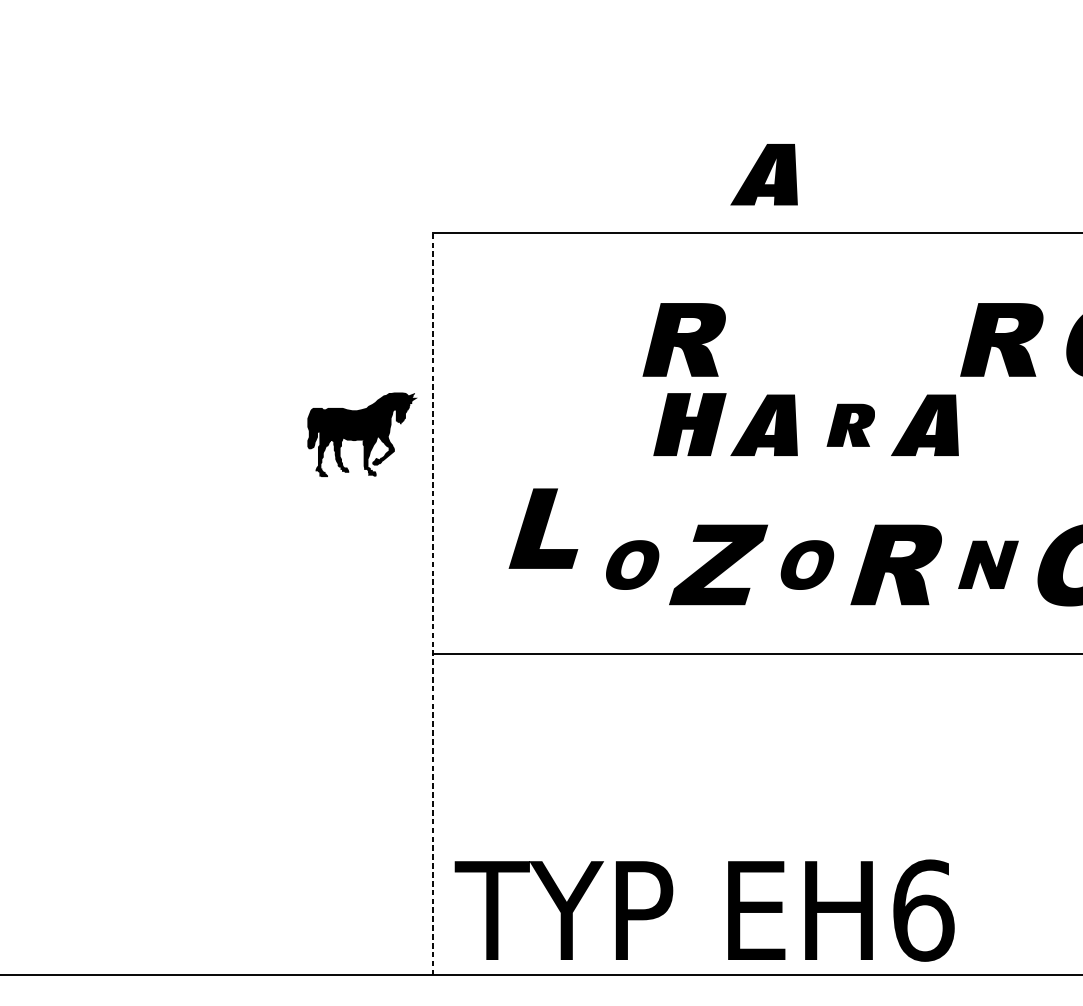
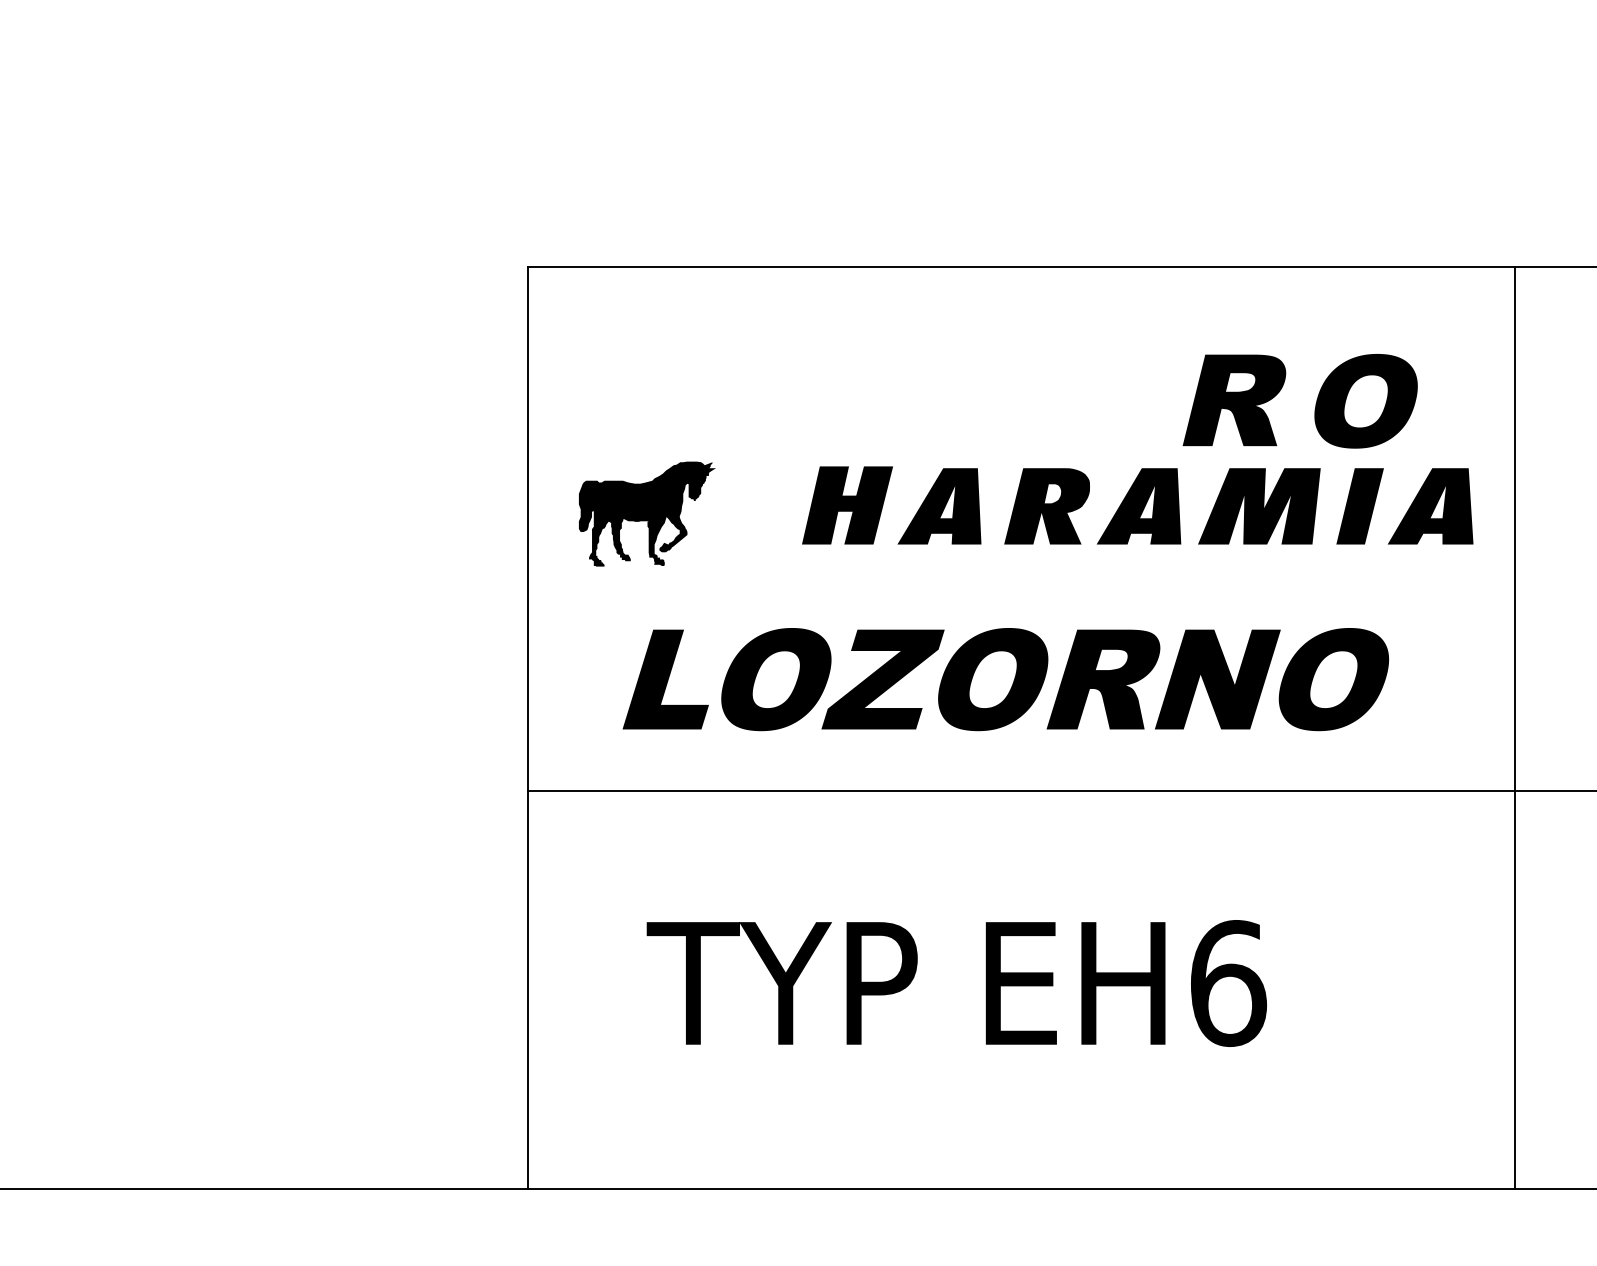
part: (764, 174) -> (939, 195), removed
part: (684, 340) -> (840, 400), removed
part: (850, 425) -> (1046, 506), size x1.43
fill: (1021, 425) -> (1258, 506), added
part: (362, 434) -> (647, 513), moved
part: (543, 528) -> (665, 679), moved
part: (632, 564) -> (776, 679), size x1.67
part: (807, 564) -> (993, 679), size x1.67
part: (988, 564) -> (1217, 679), size x1.67
line: (432, 603) -> (528, 727), dashed -> solid
text: (704, 910) -> (956, 983), moved

